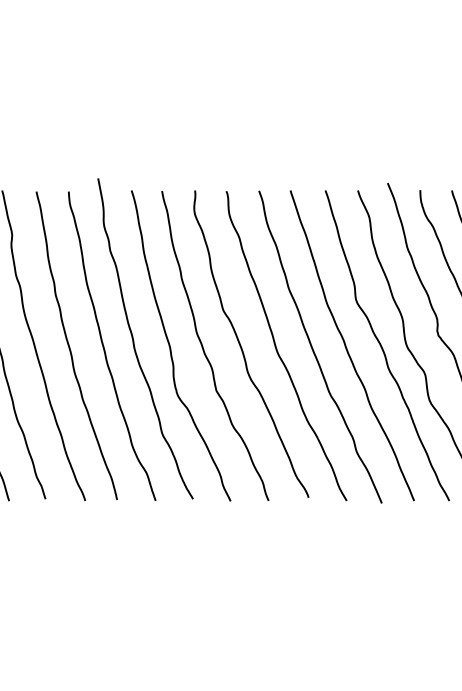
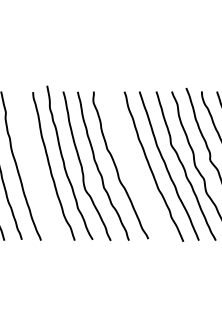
curve: (277, 344) -> (133, 165), removed
curve: (71, 346) -> (34, 166), removed

